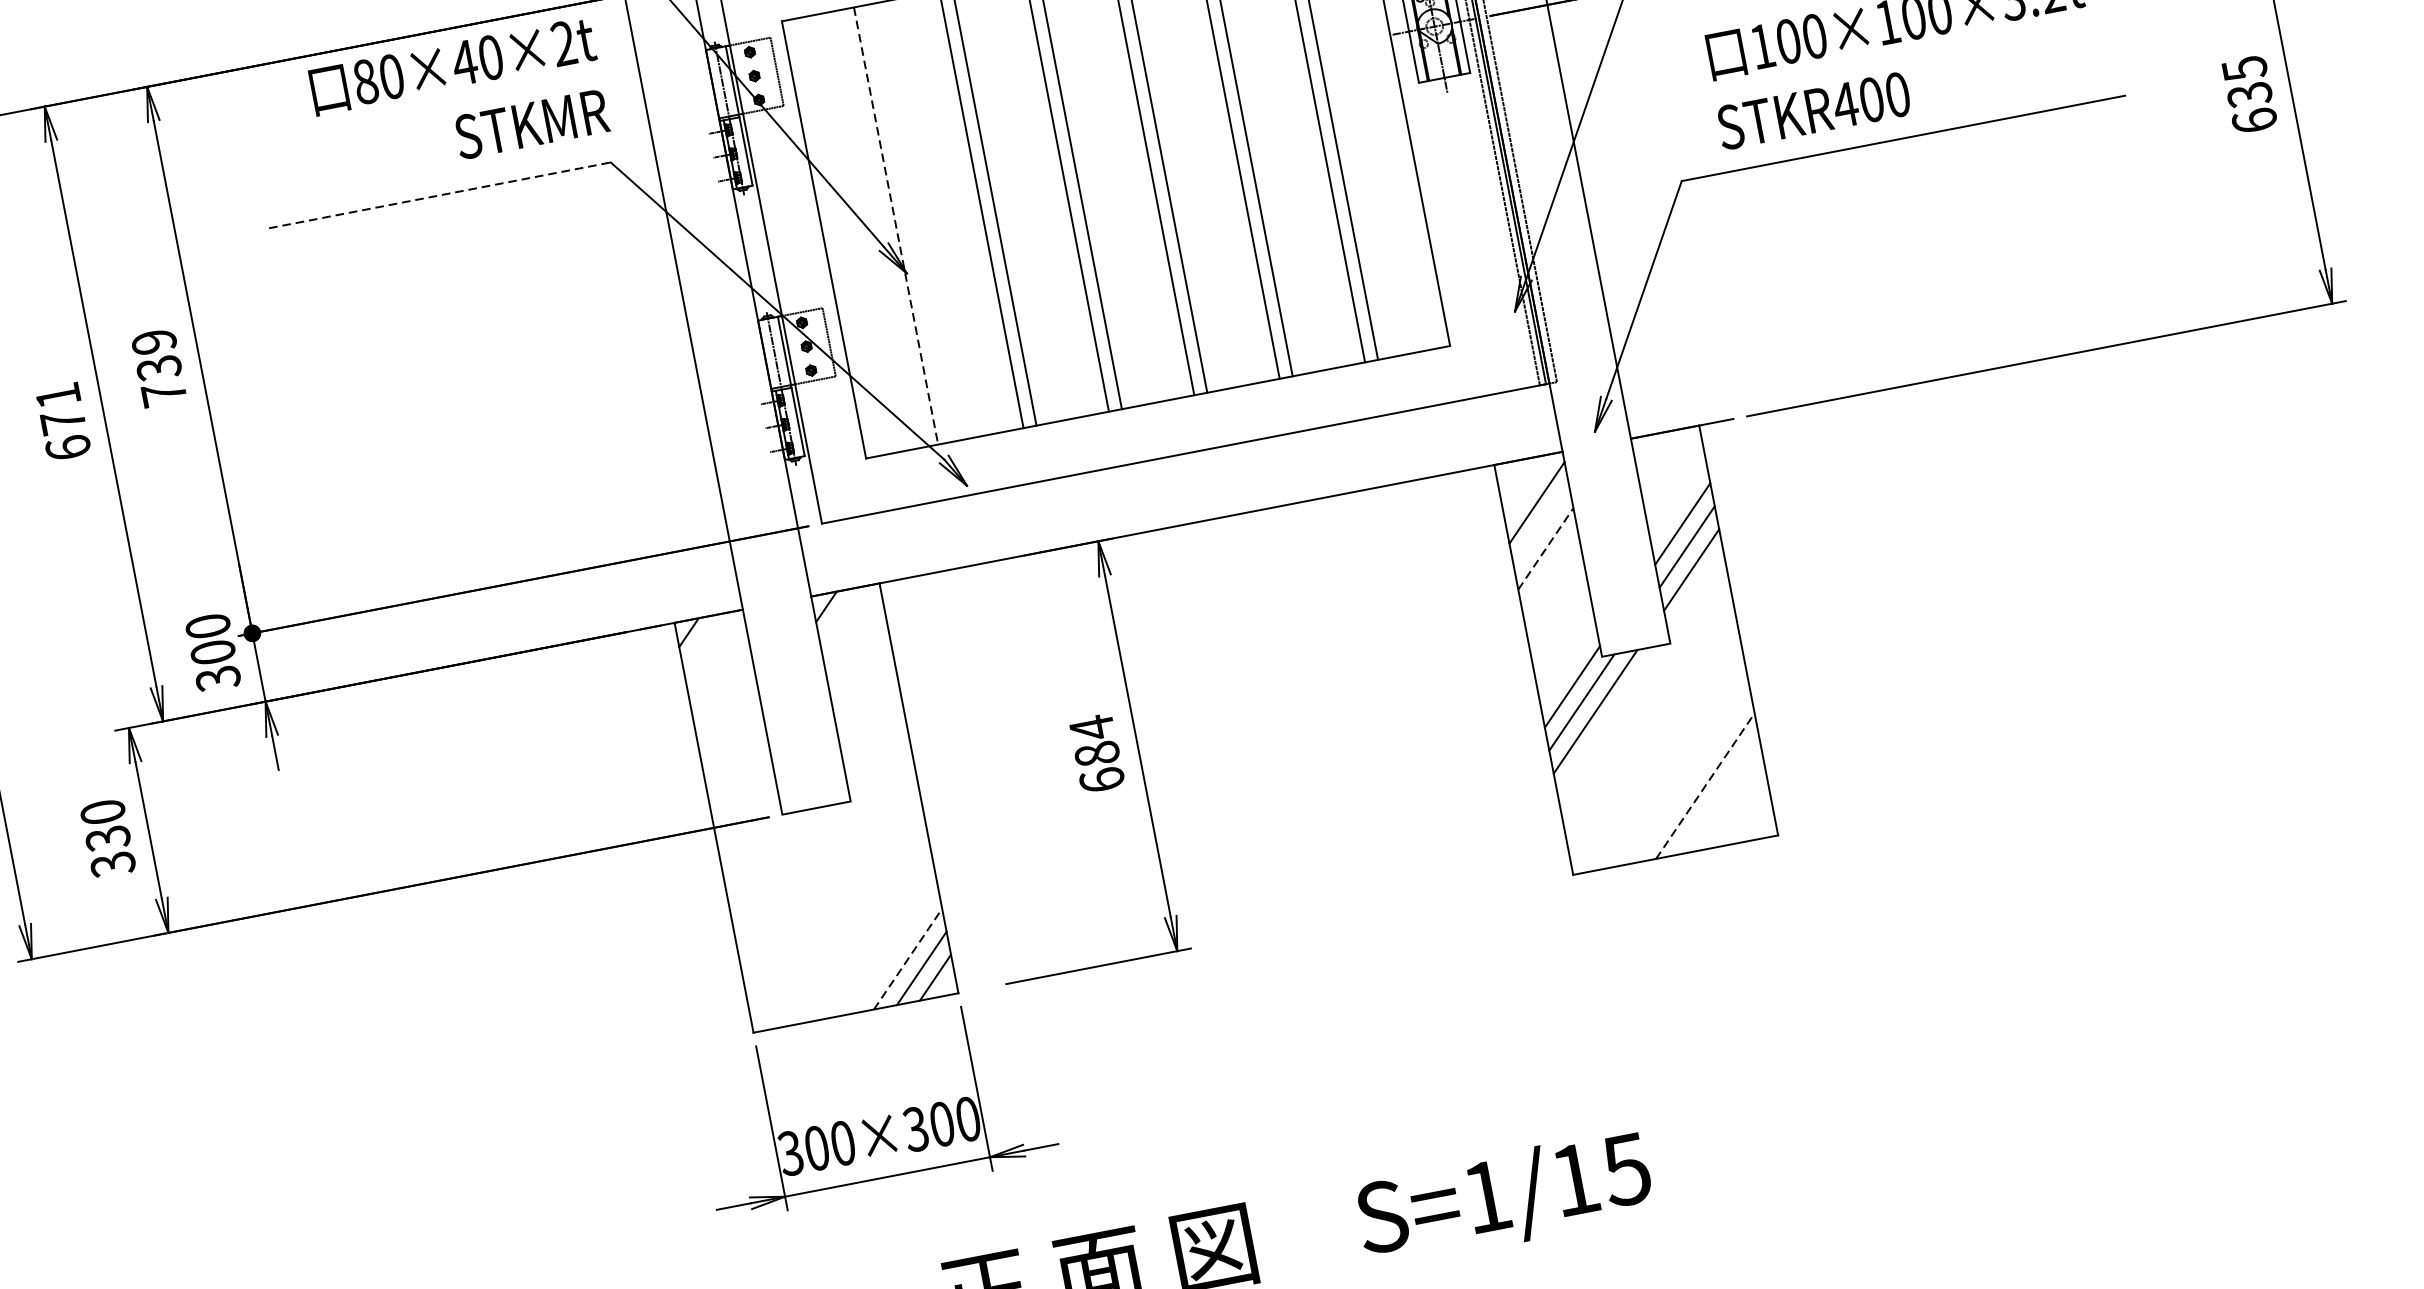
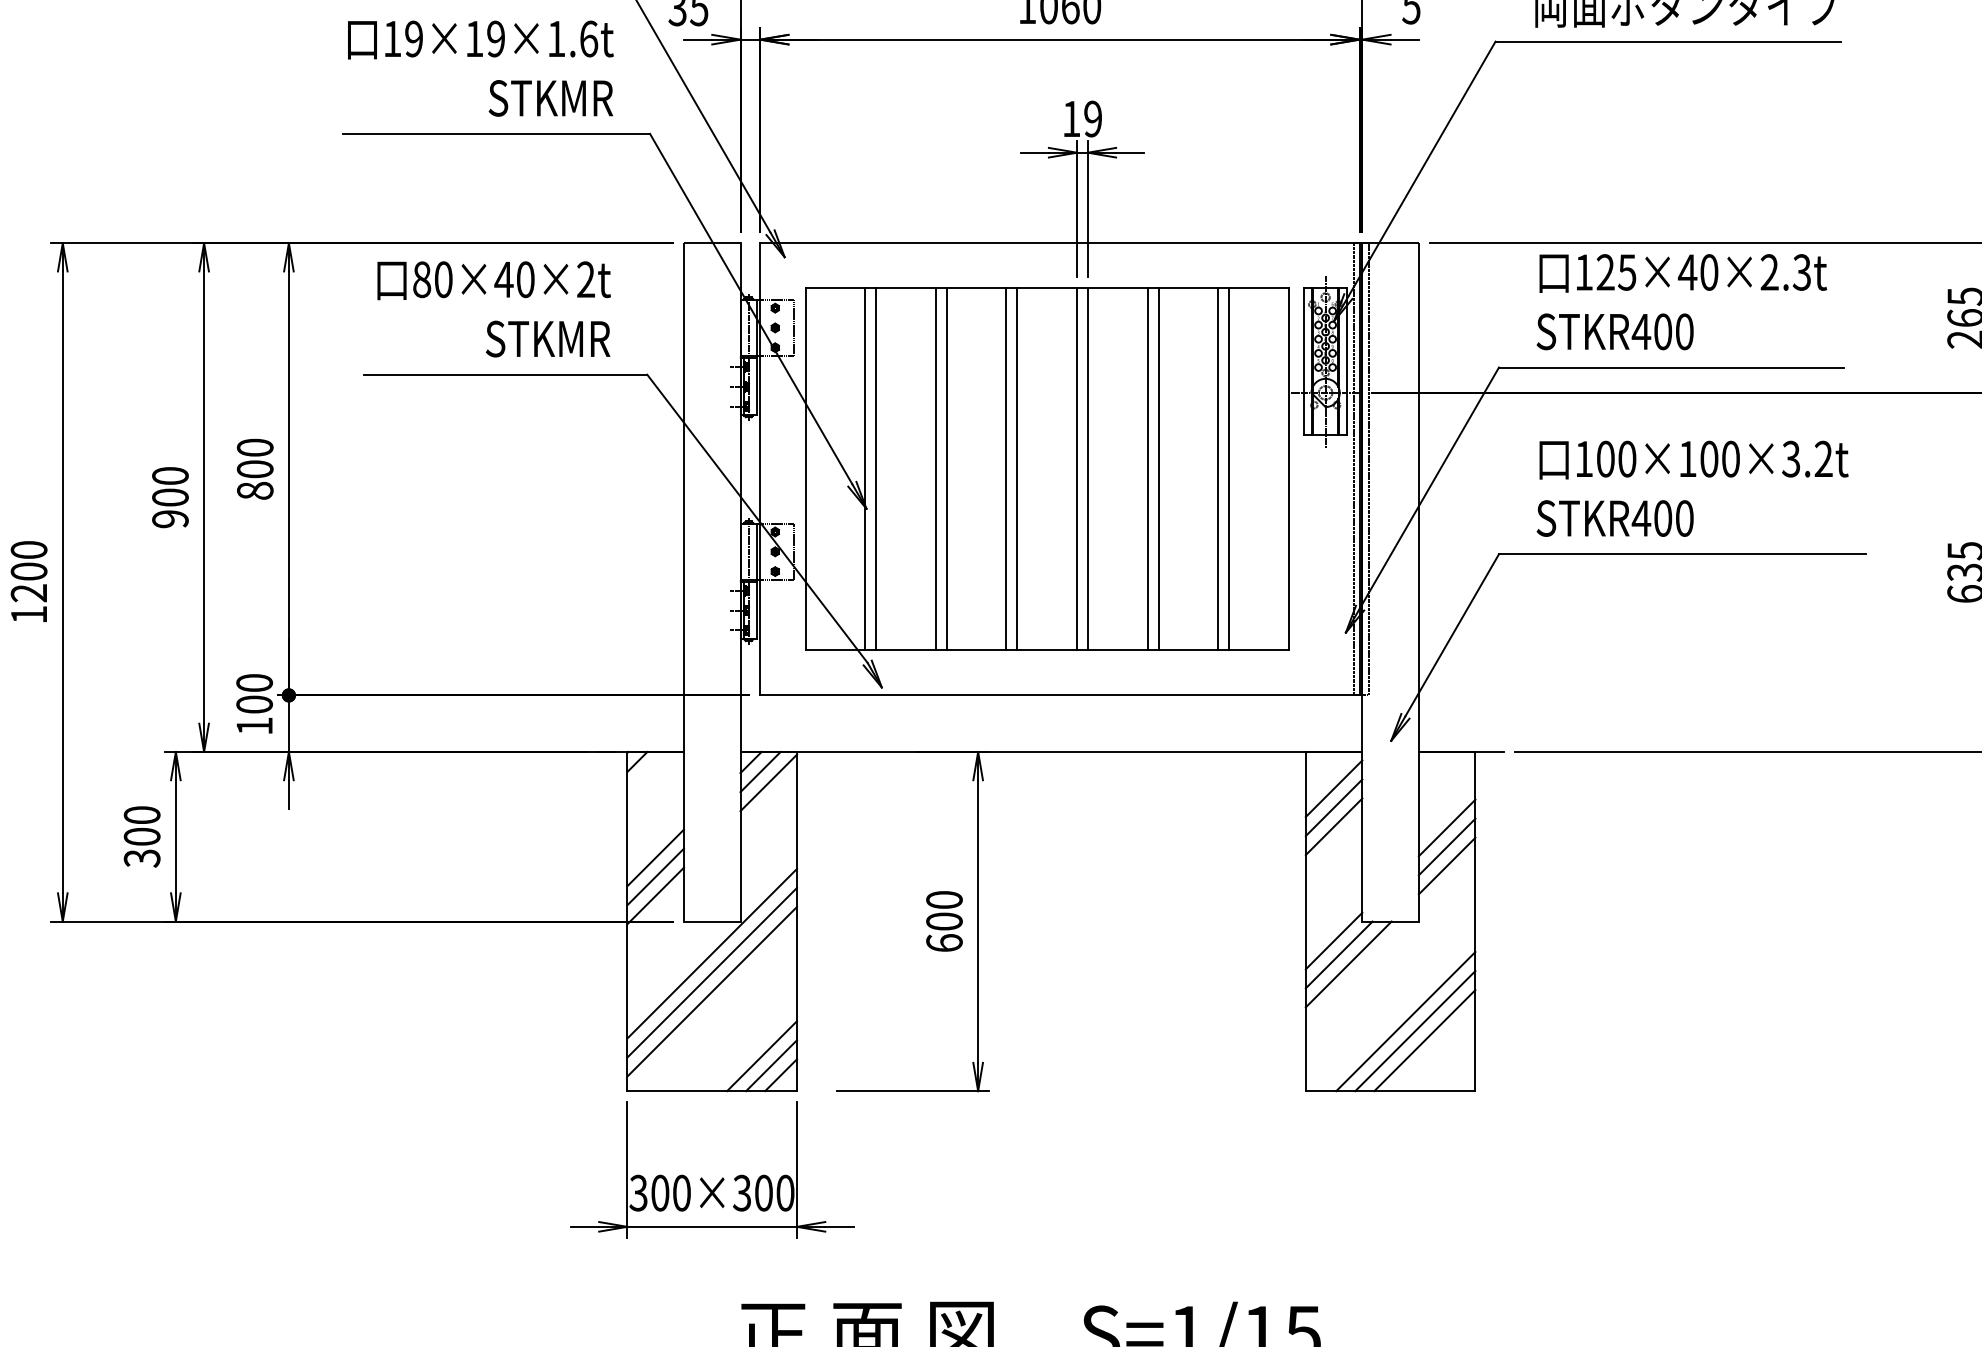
text: (458, 101) -> (493, 309), moved
line: (440, 194) -> (506, 374), dashed -> solid
line: (908, 223) -> (875, 469), added
line: (896, 226) -> (865, 469), dashed -> solid
text: (159, 366) -> (255, 468), 739 -> 800
text: (63, 421) -> (170, 497), 671 -> 900
line: (1540, 525) -> (1333, 807), added
line: (1546, 548) -> (1334, 826), dashed -> solid
line: (839, 615) -> (760, 771), added
line: (852, 626) -> (768, 782), added
text: (218, 678) -> (254, 726), 300 -> 100
text: (1094, 740) -> (944, 910), 684 -> 600
line: (733, 743) -> (655, 857), added
line: (737, 766) -> (655, 876), added
line: (1677, 767) -> (1405, 1021), added
line: (1691, 777) -> (1415, 1031), added
line: (1706, 785) -> (1425, 1040), dashed -> solid
line: (741, 789) -> (655, 895), added
text: (107, 838) -> (141, 836), 330 -> 300
line: (824, 846) -> (712, 953), added
line: (828, 869) -> (712, 972), added
line: (833, 892) -> (712, 991), added
line: (908, 958) -> (762, 1055), dashed -> solid

